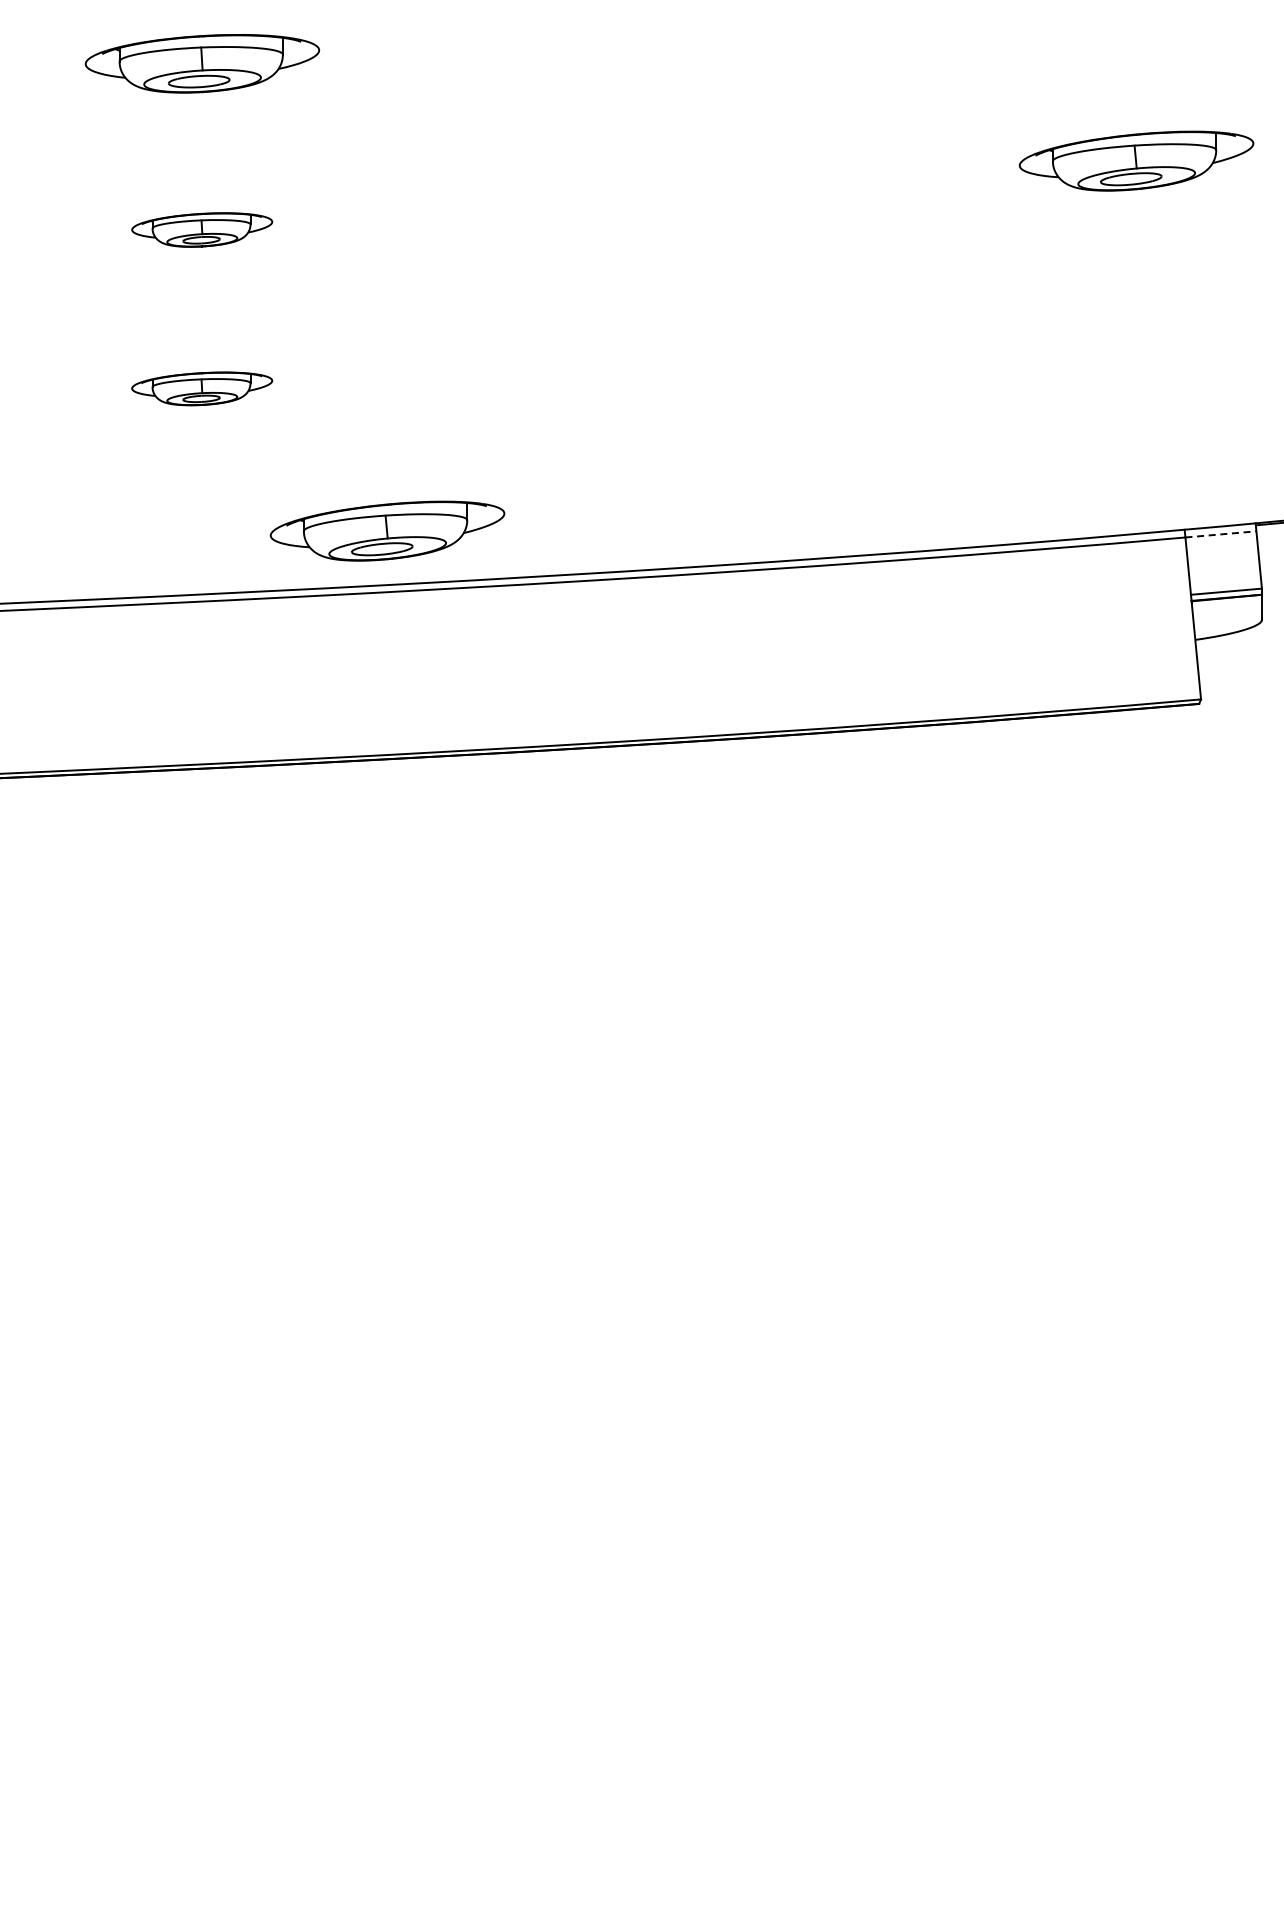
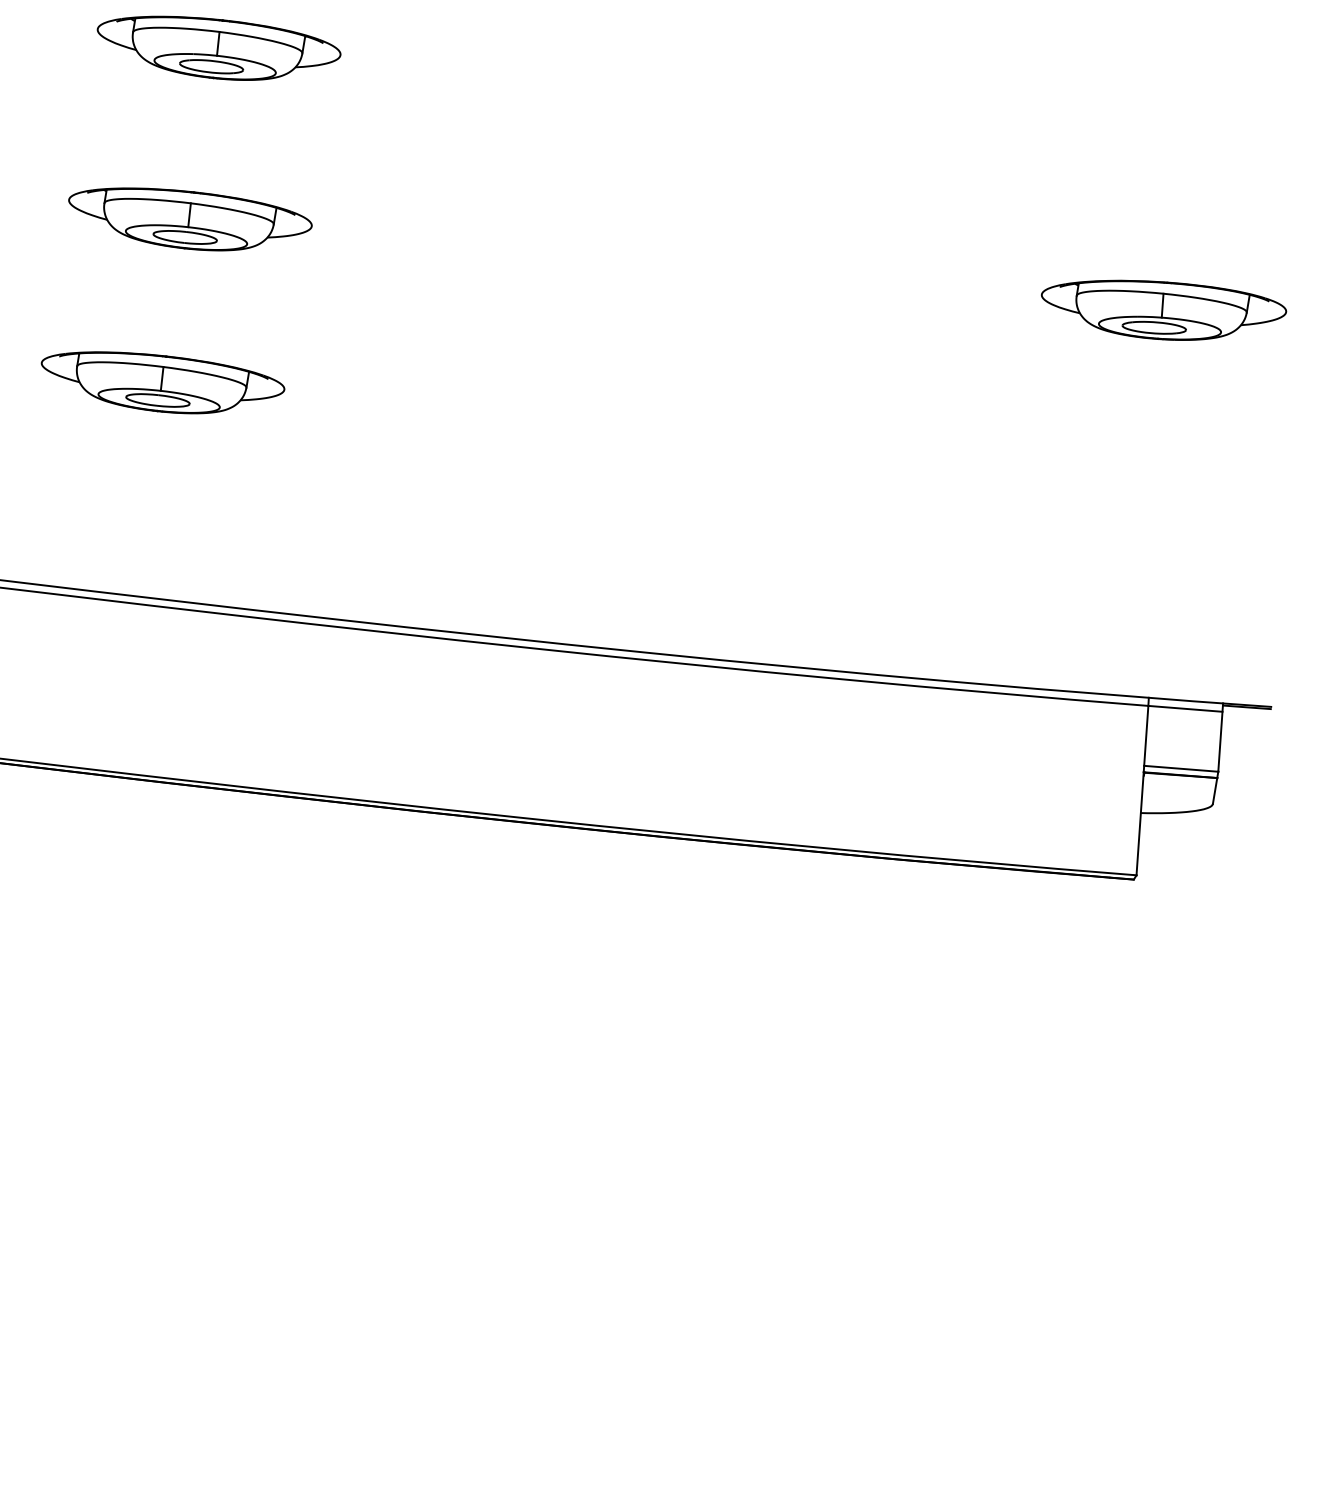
part: (201, 229) -> (188, 219), size x1.67
part: (201, 388) -> (161, 383), size x1.67
part: (387, 530) -> (328, 561), removed
line: (1220, 534) -> (1184, 708), dashed -> solid

